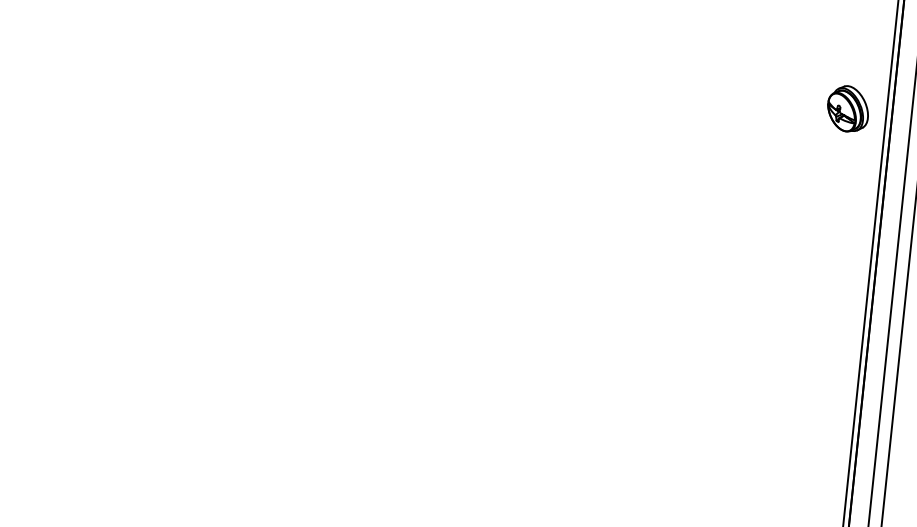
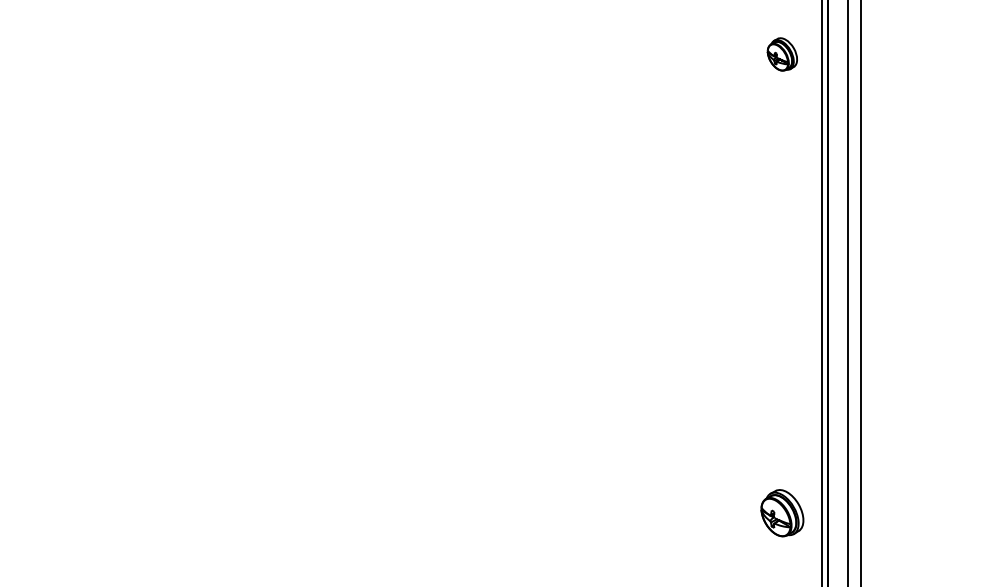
part: (848, 108) -> (782, 54), size x0.7

